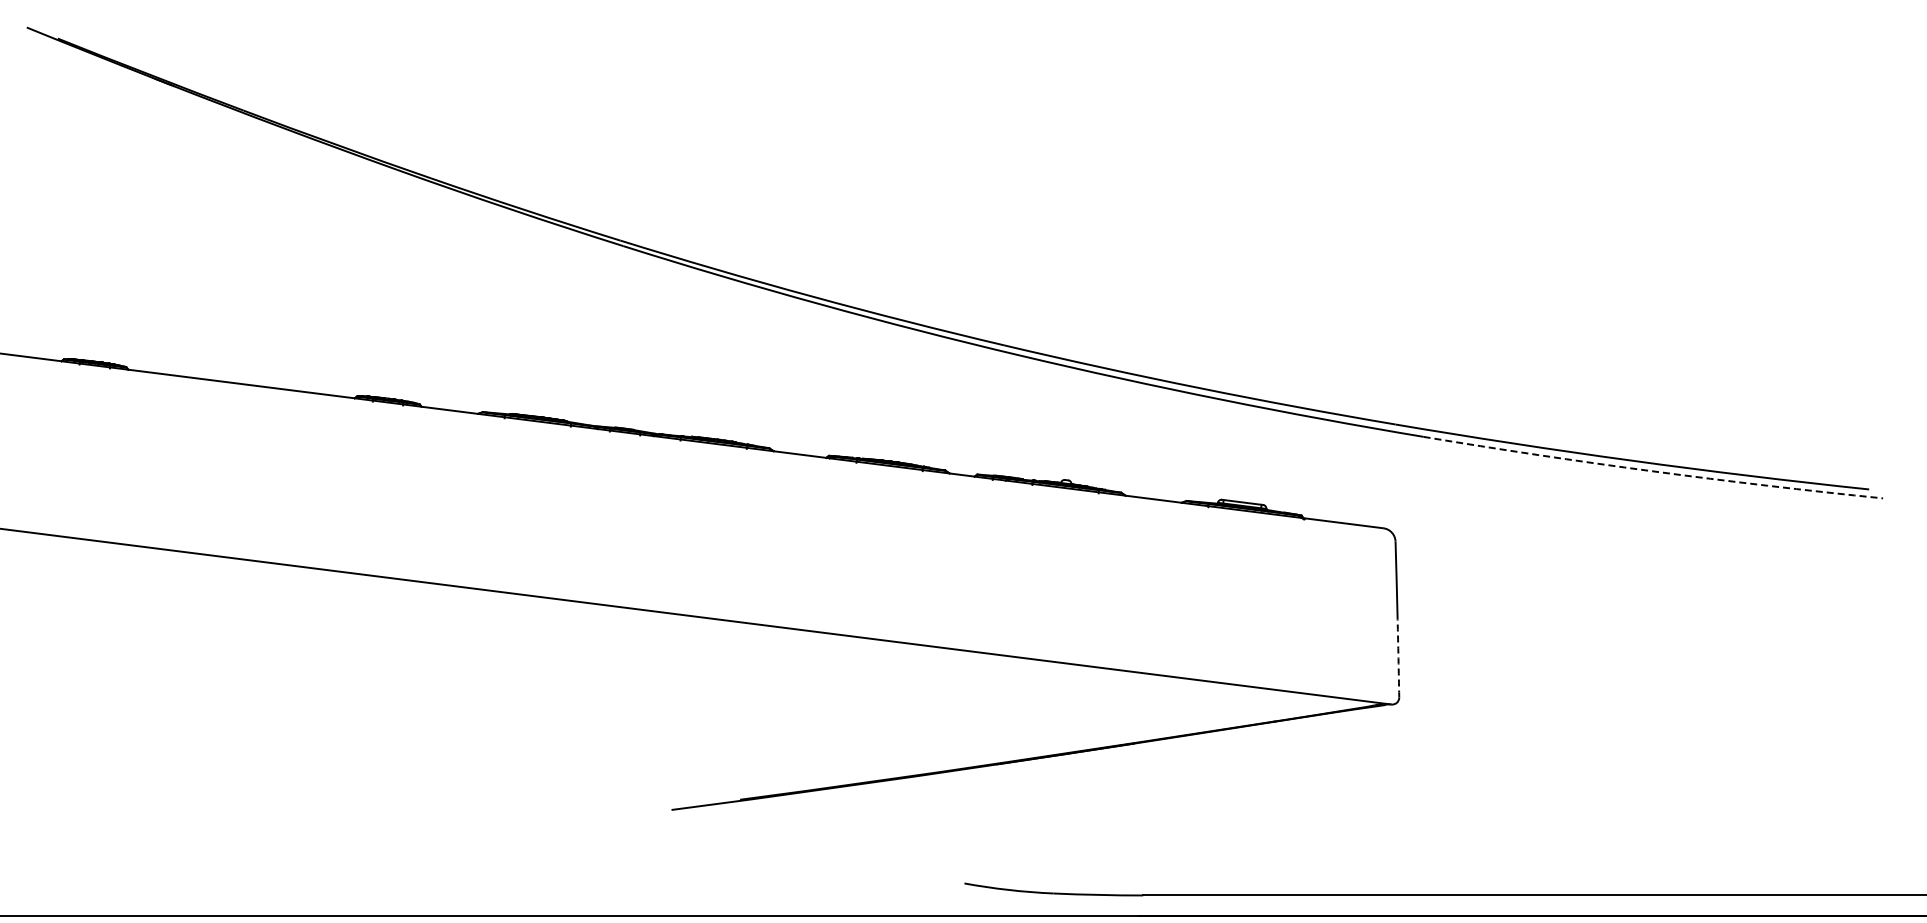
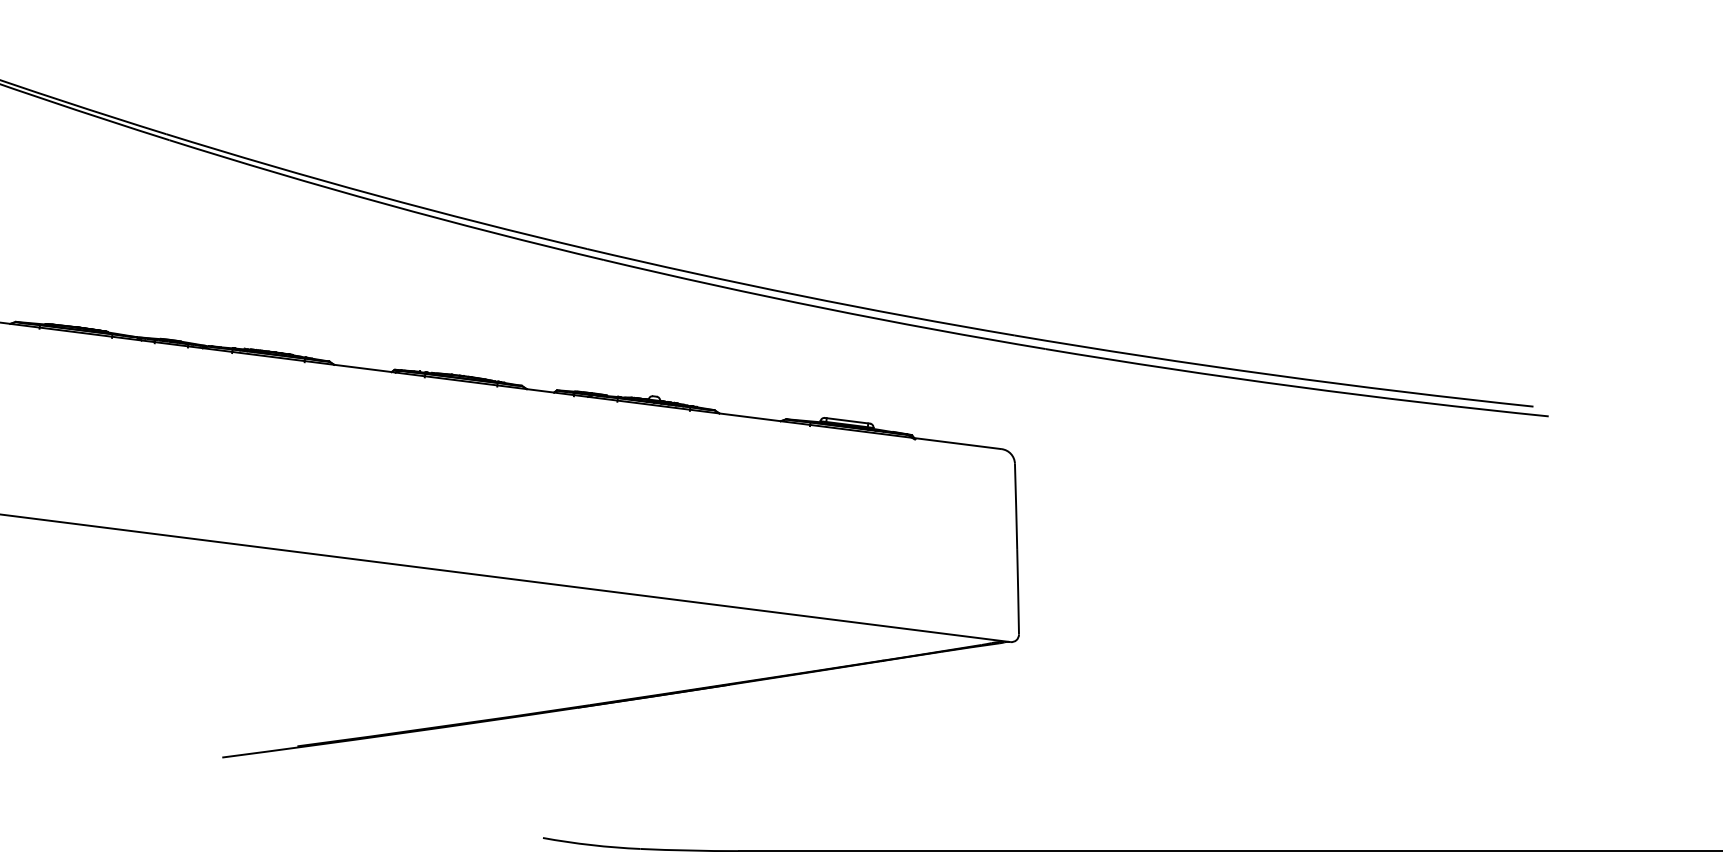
arc: (1652, 471) -> (1296, 386), dashed -> solid
arc: (1398, 658) -> (1018, 591), dashed -> solid

